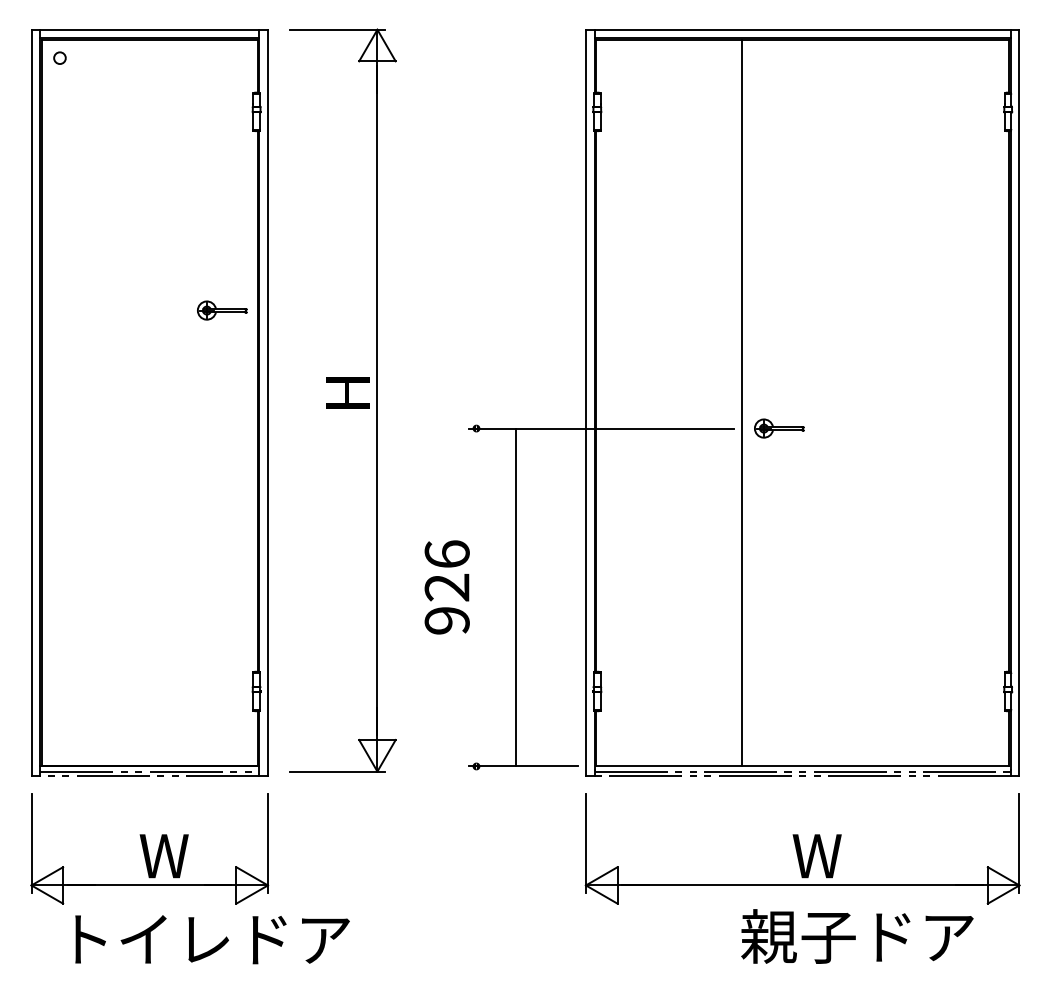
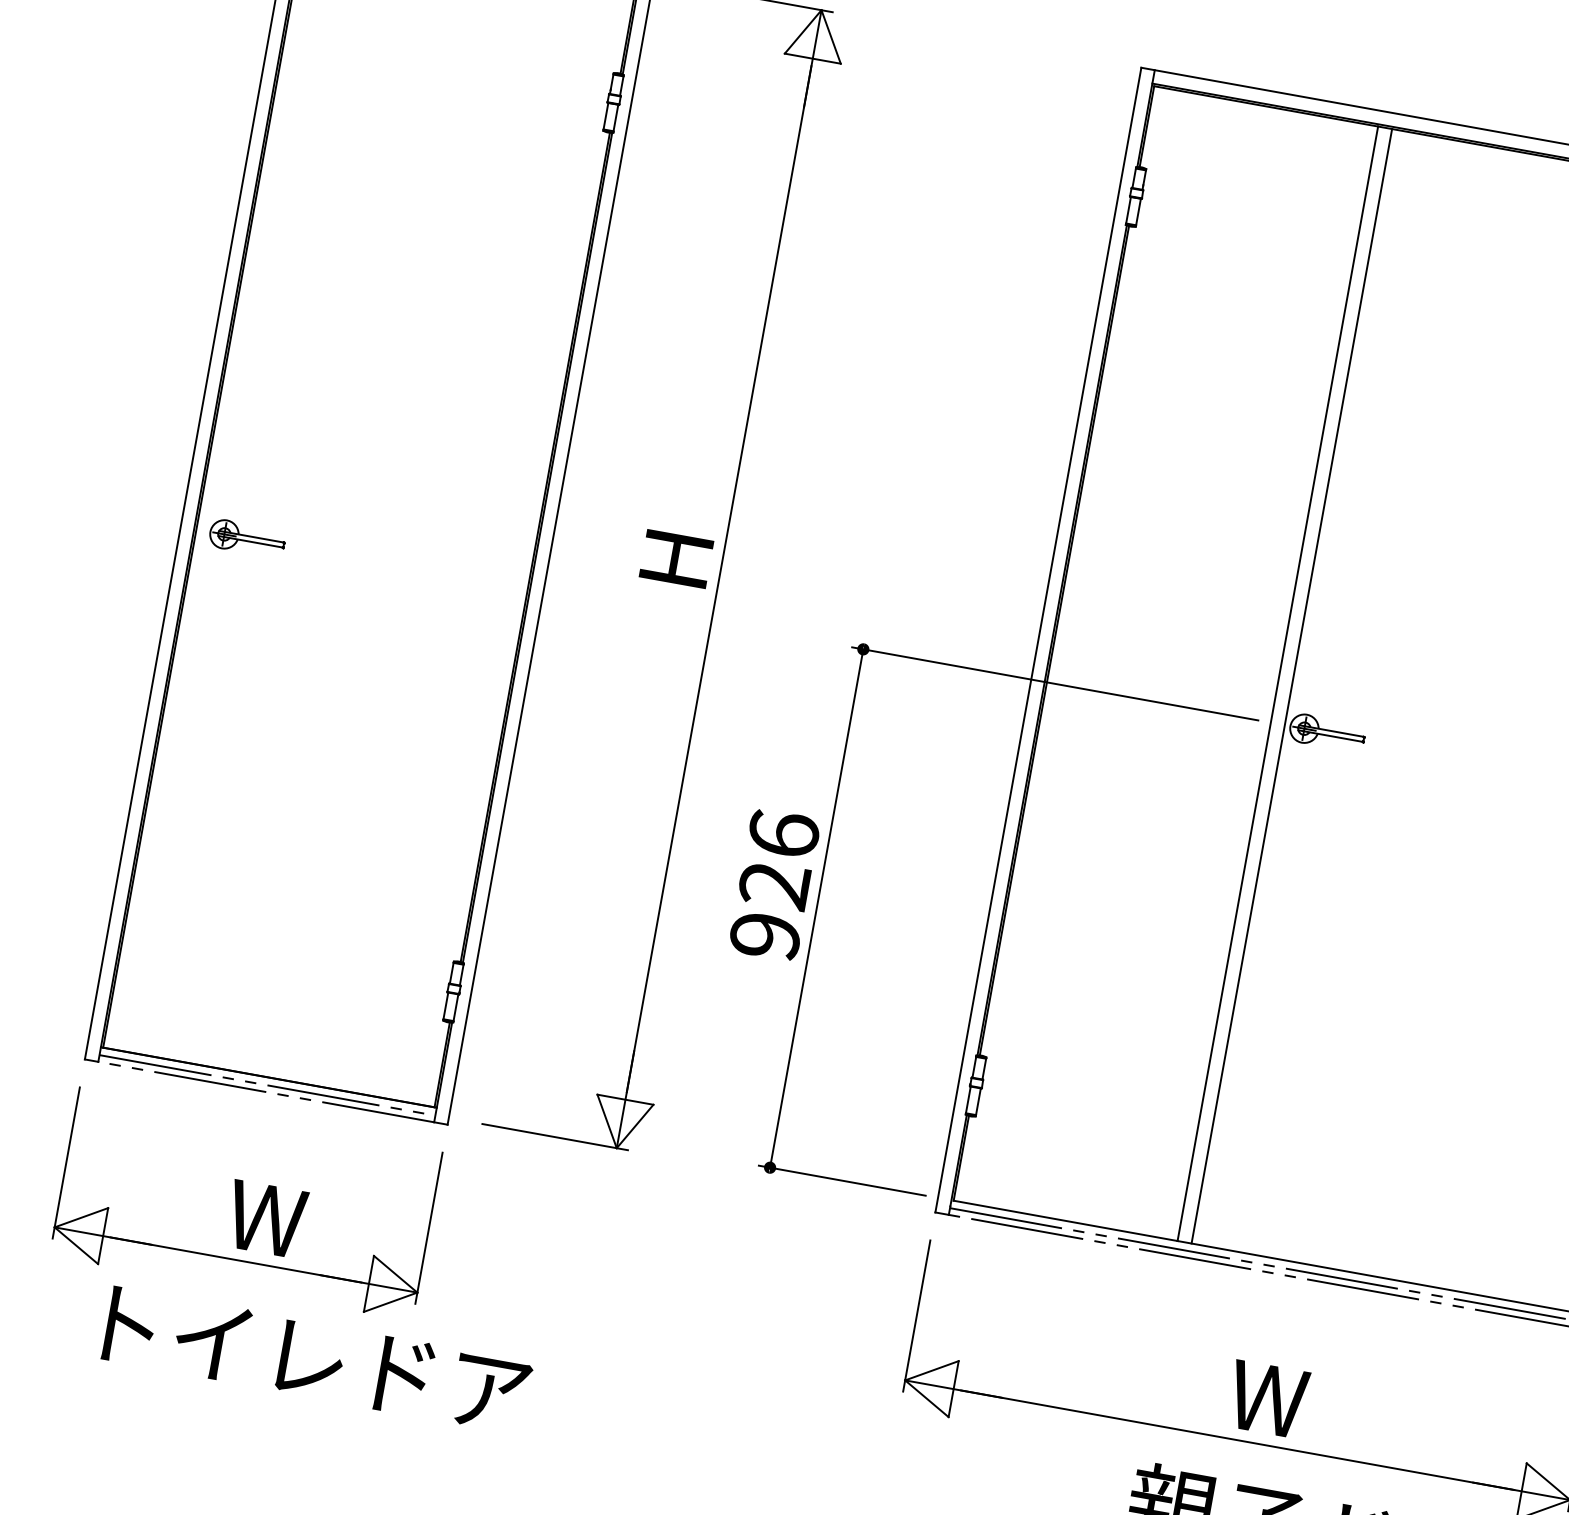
part: (222, 310) -> (248, 538), moved
line: (751, 402) -> (1292, 685), added
line: (516, 597) -> (816, 908), moved

